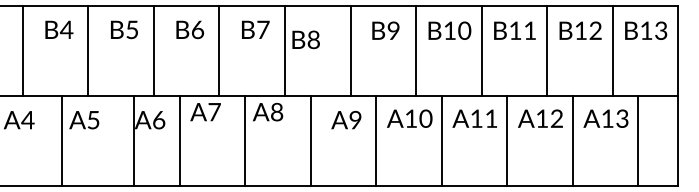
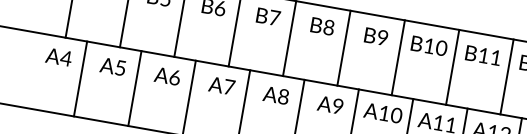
text: (305, 39) -> (322, 26), moved
text: (205, 112) -> (221, 86), moved
text: (268, 112) -> (276, 95), moved
line: (61, 141) -> (80, 79), moved
line: (134, 141) -> (134, 88), moved

